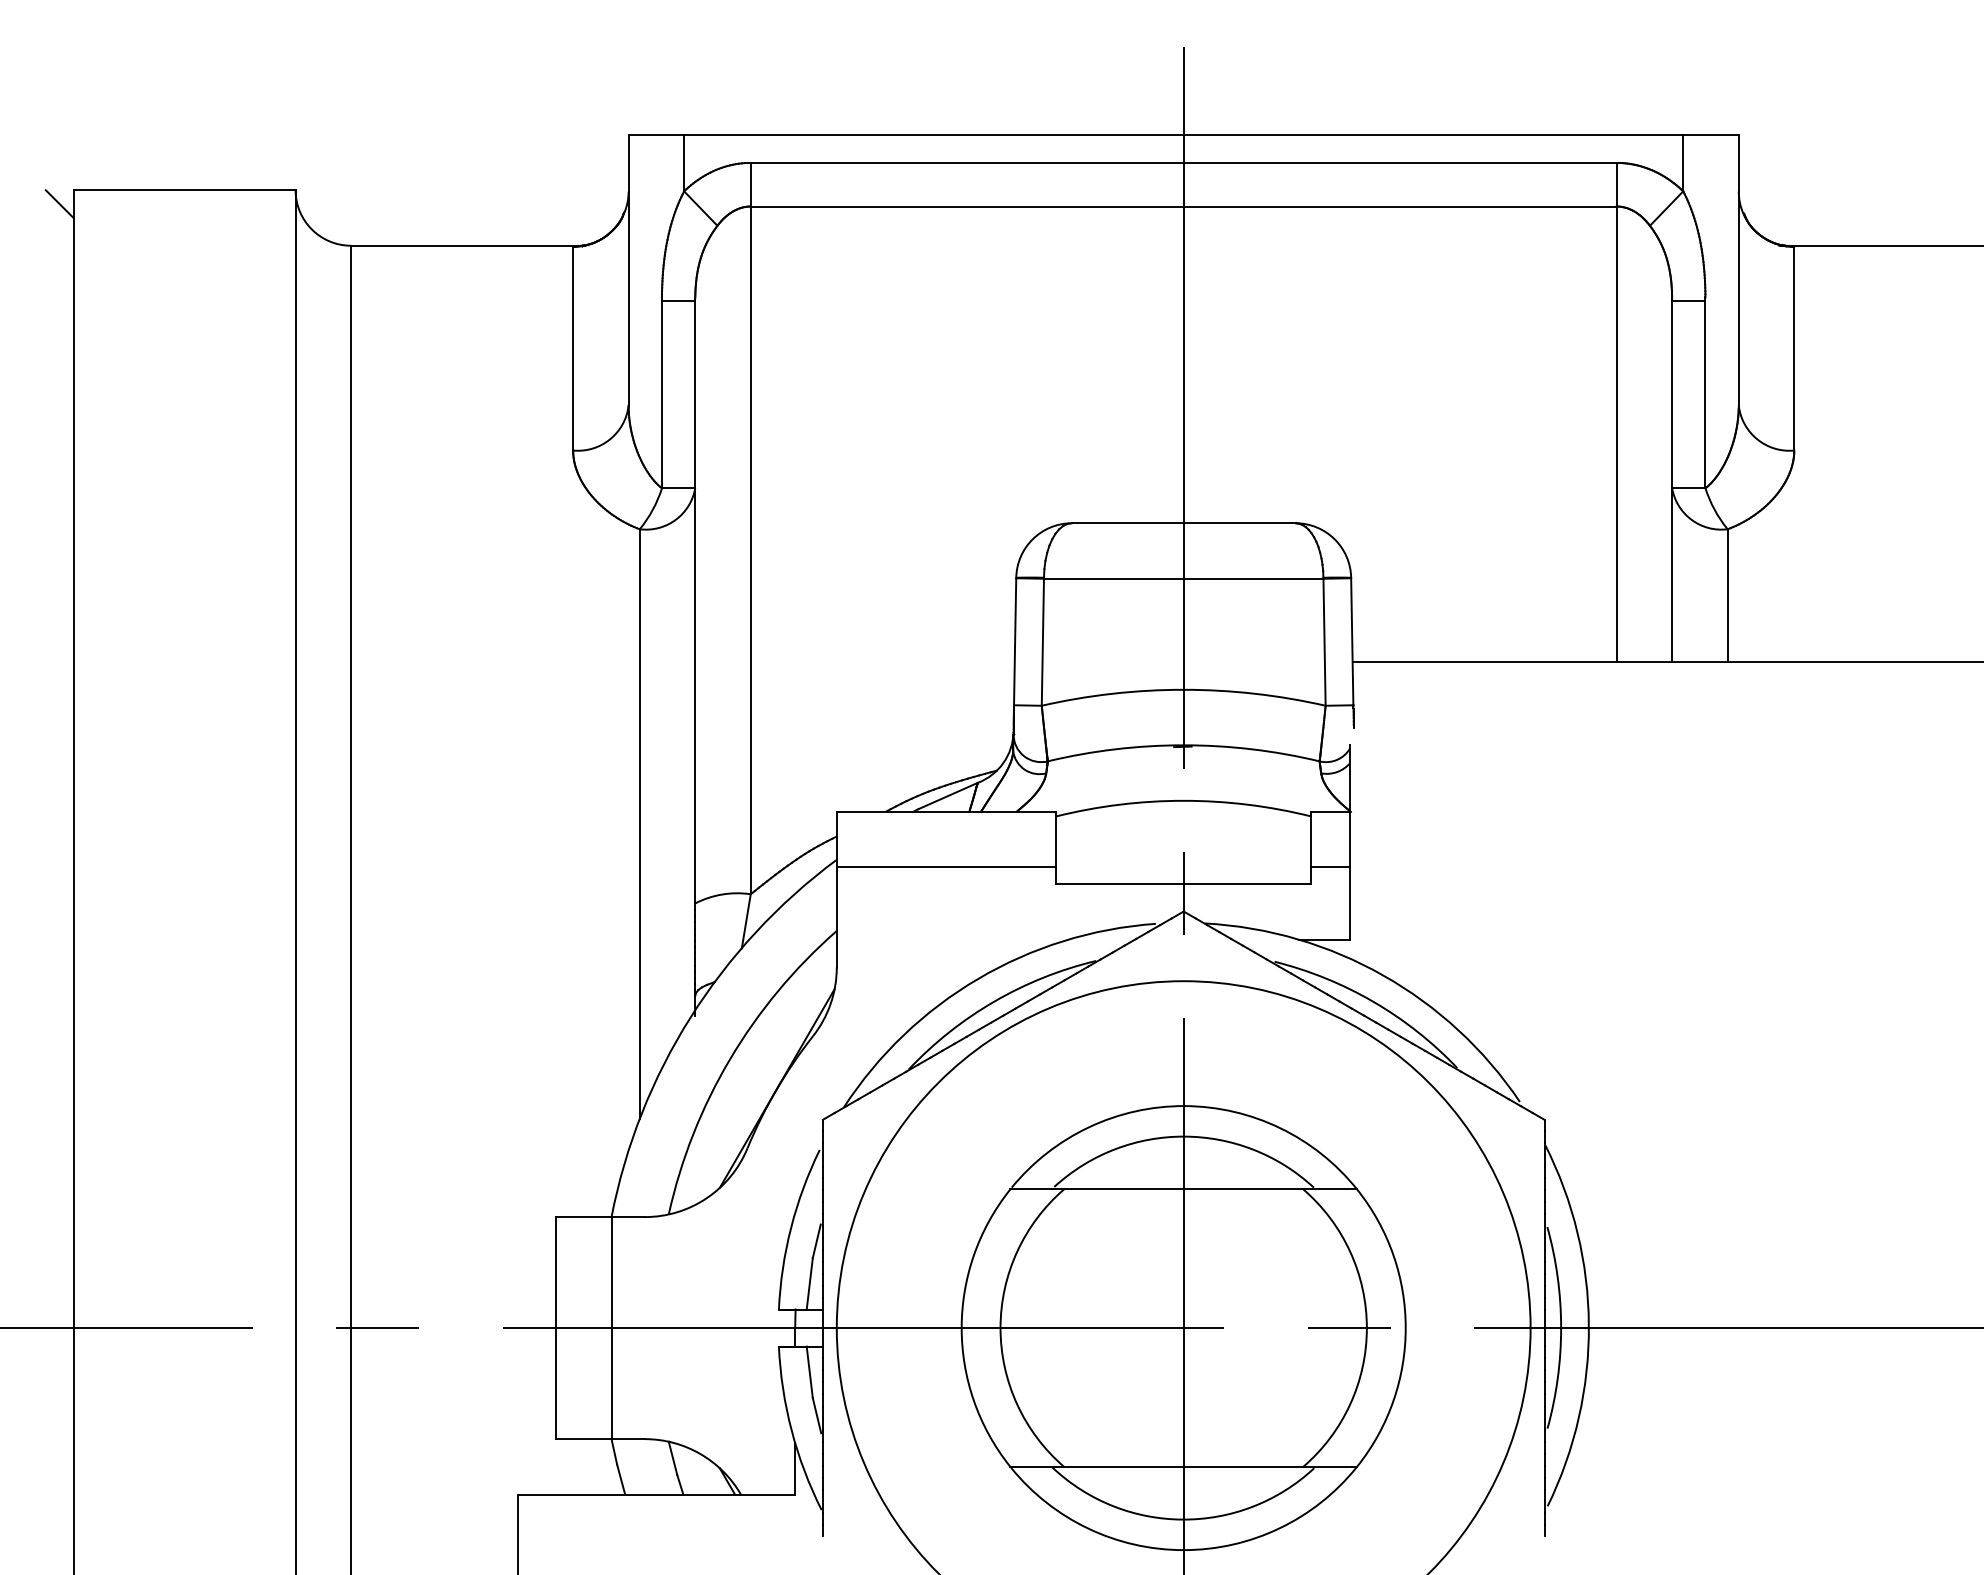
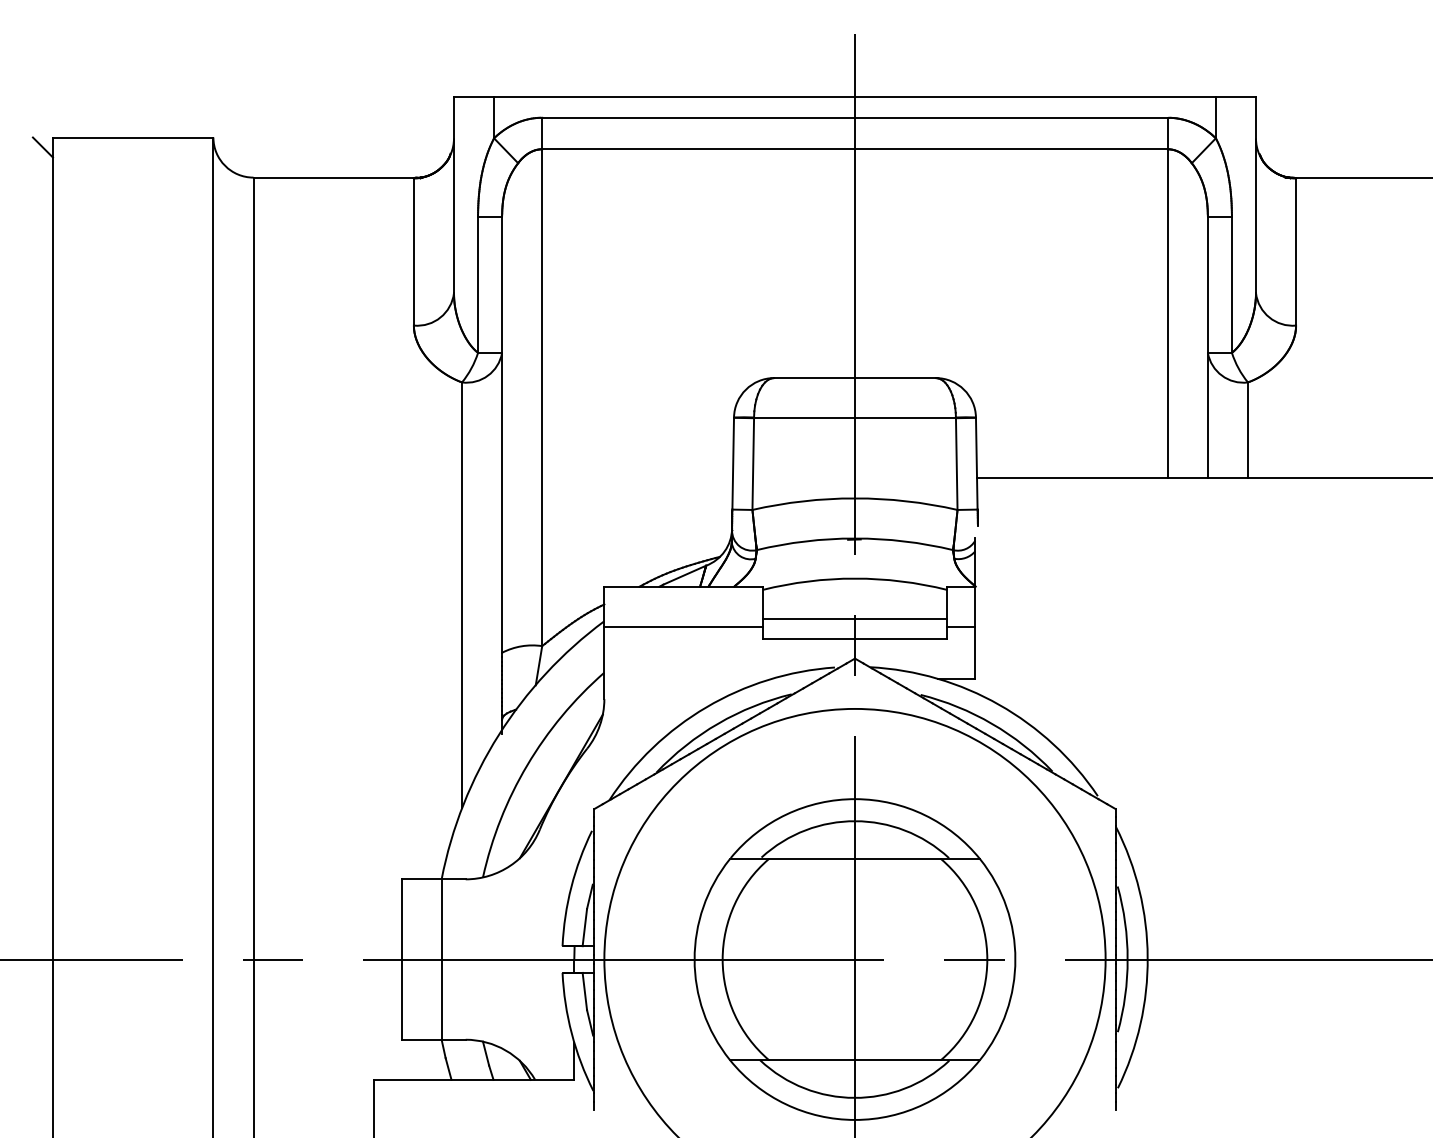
line: (1183, 856) -> (854, 618), added

